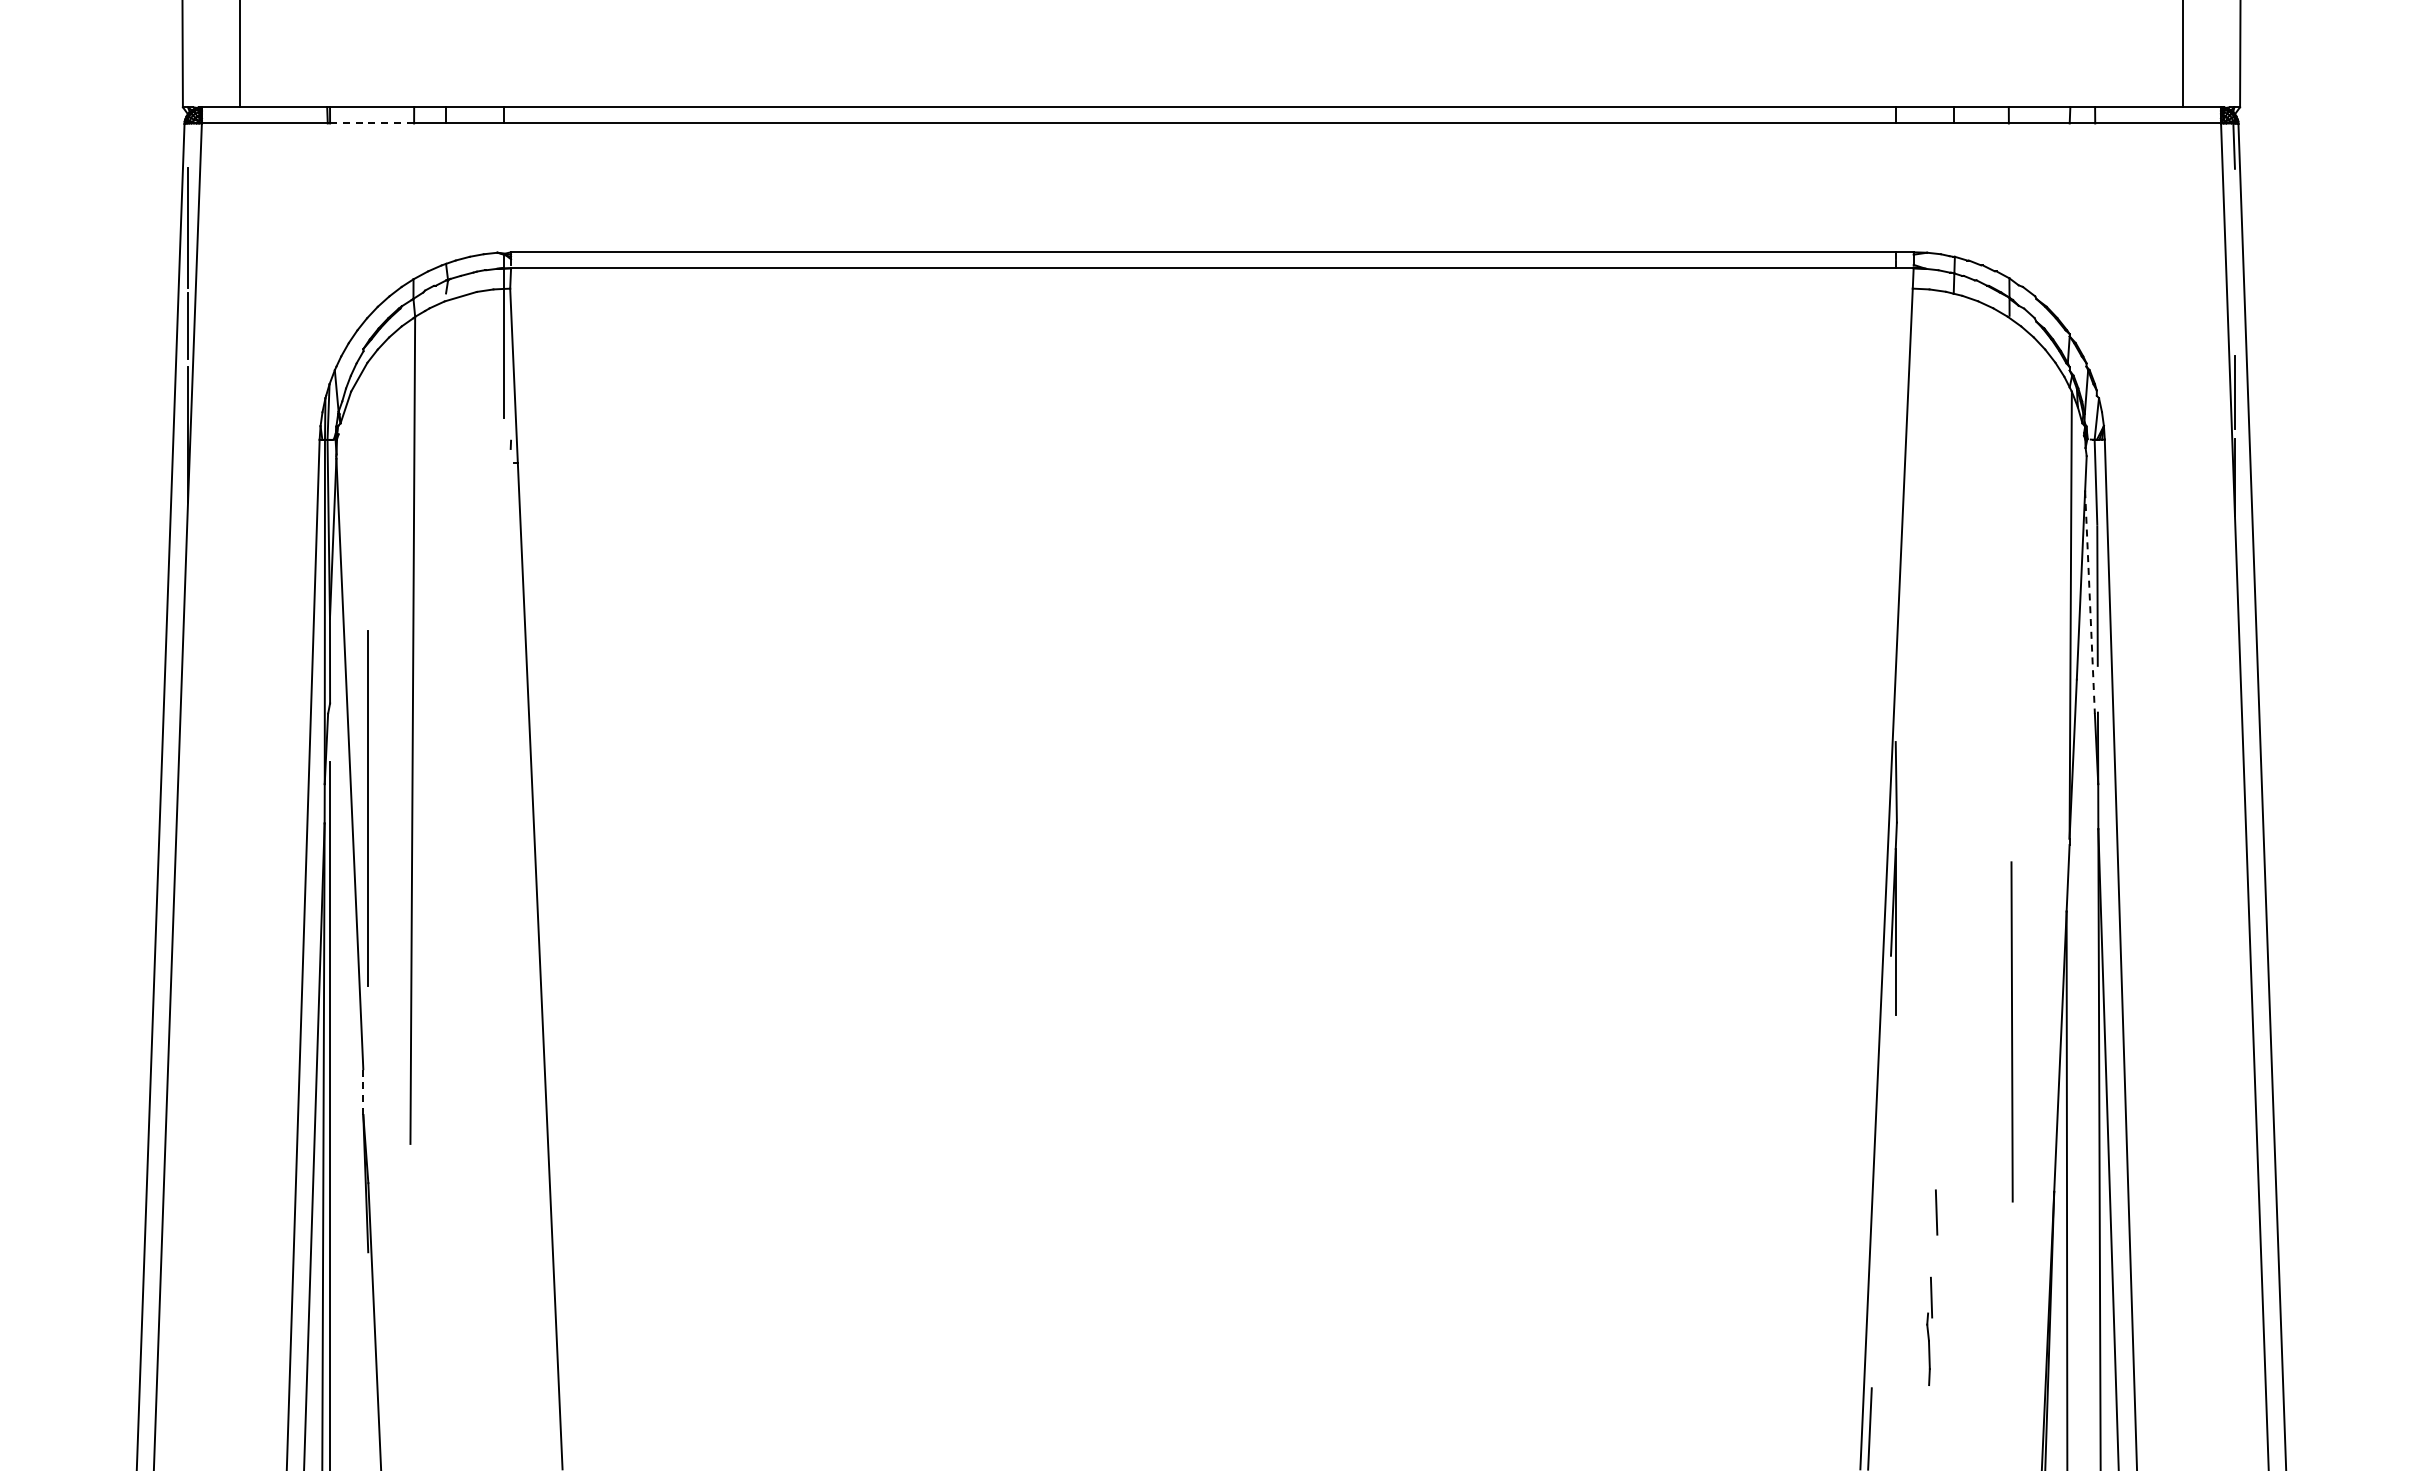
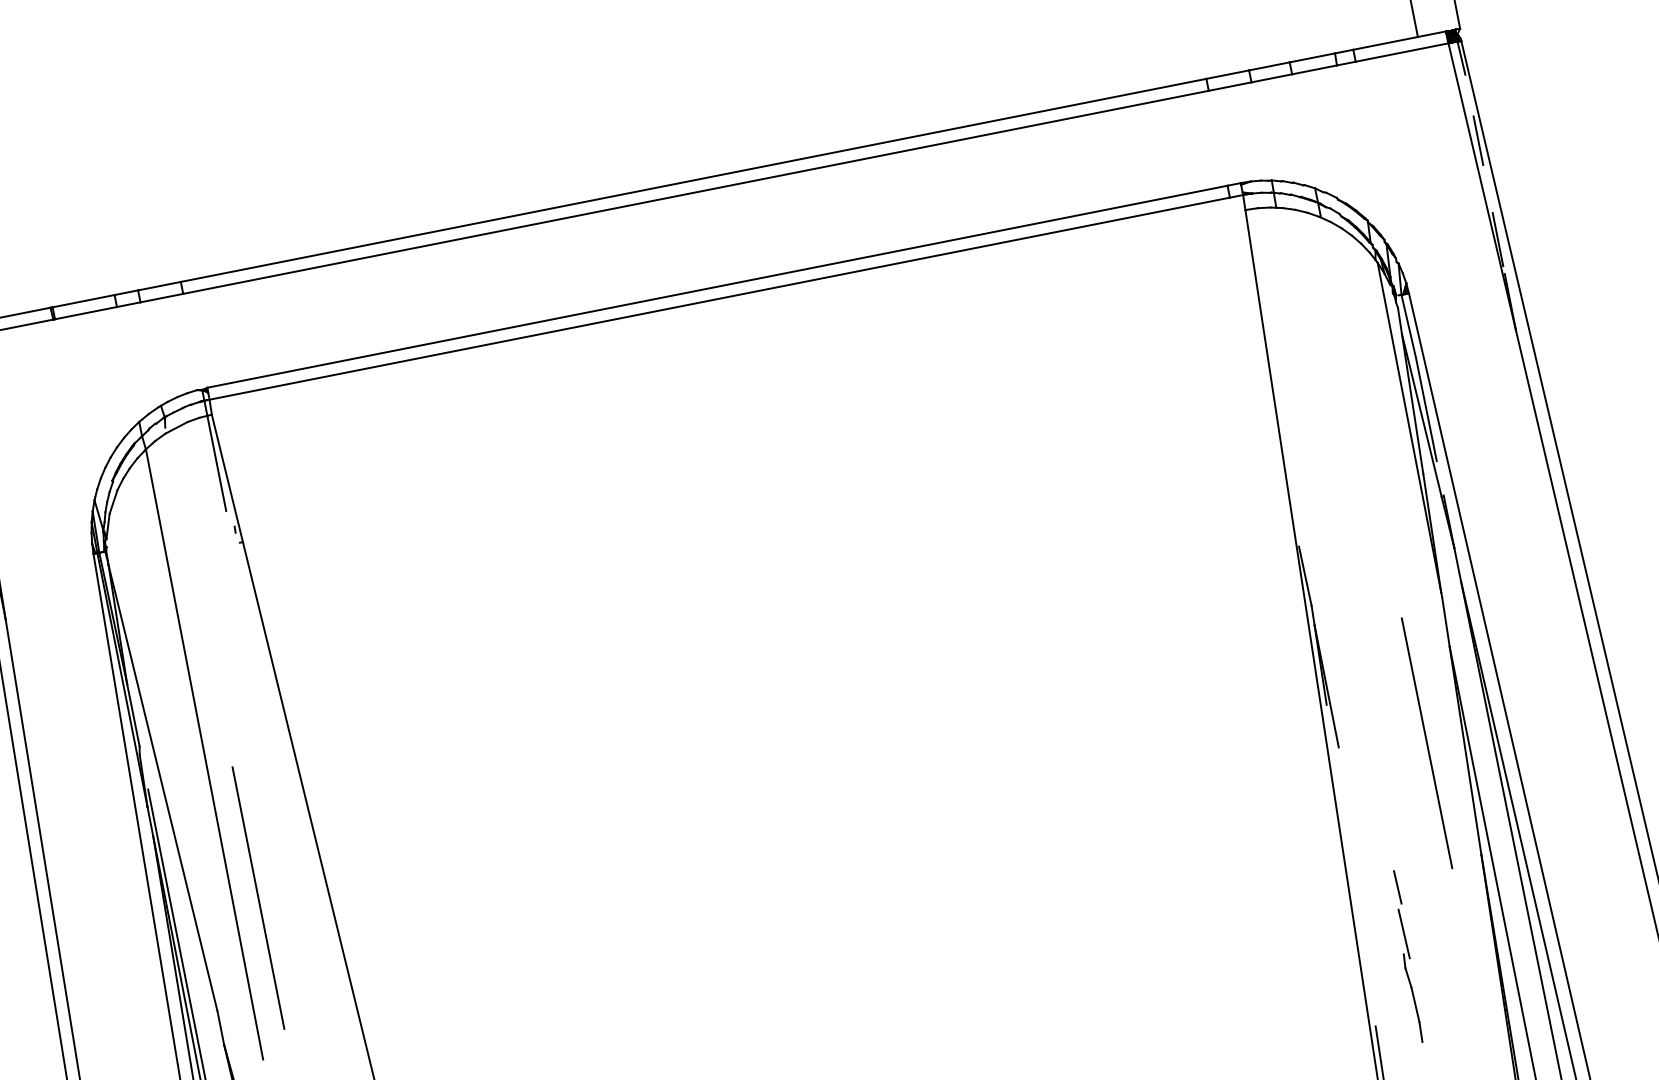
line: (372, 123) -> (86, 313), dashed -> solid
line: (2234, 258) -> (1478, 140), added
line: (2090, 603) -> (1422, 416), dashed -> solid
line: (367, 808) -> (257, 897), moved
line: (363, 1092) -> (221, 1028), dashed -> solid
part: (1929, 1331) -> (1409, 976), size x1.67

